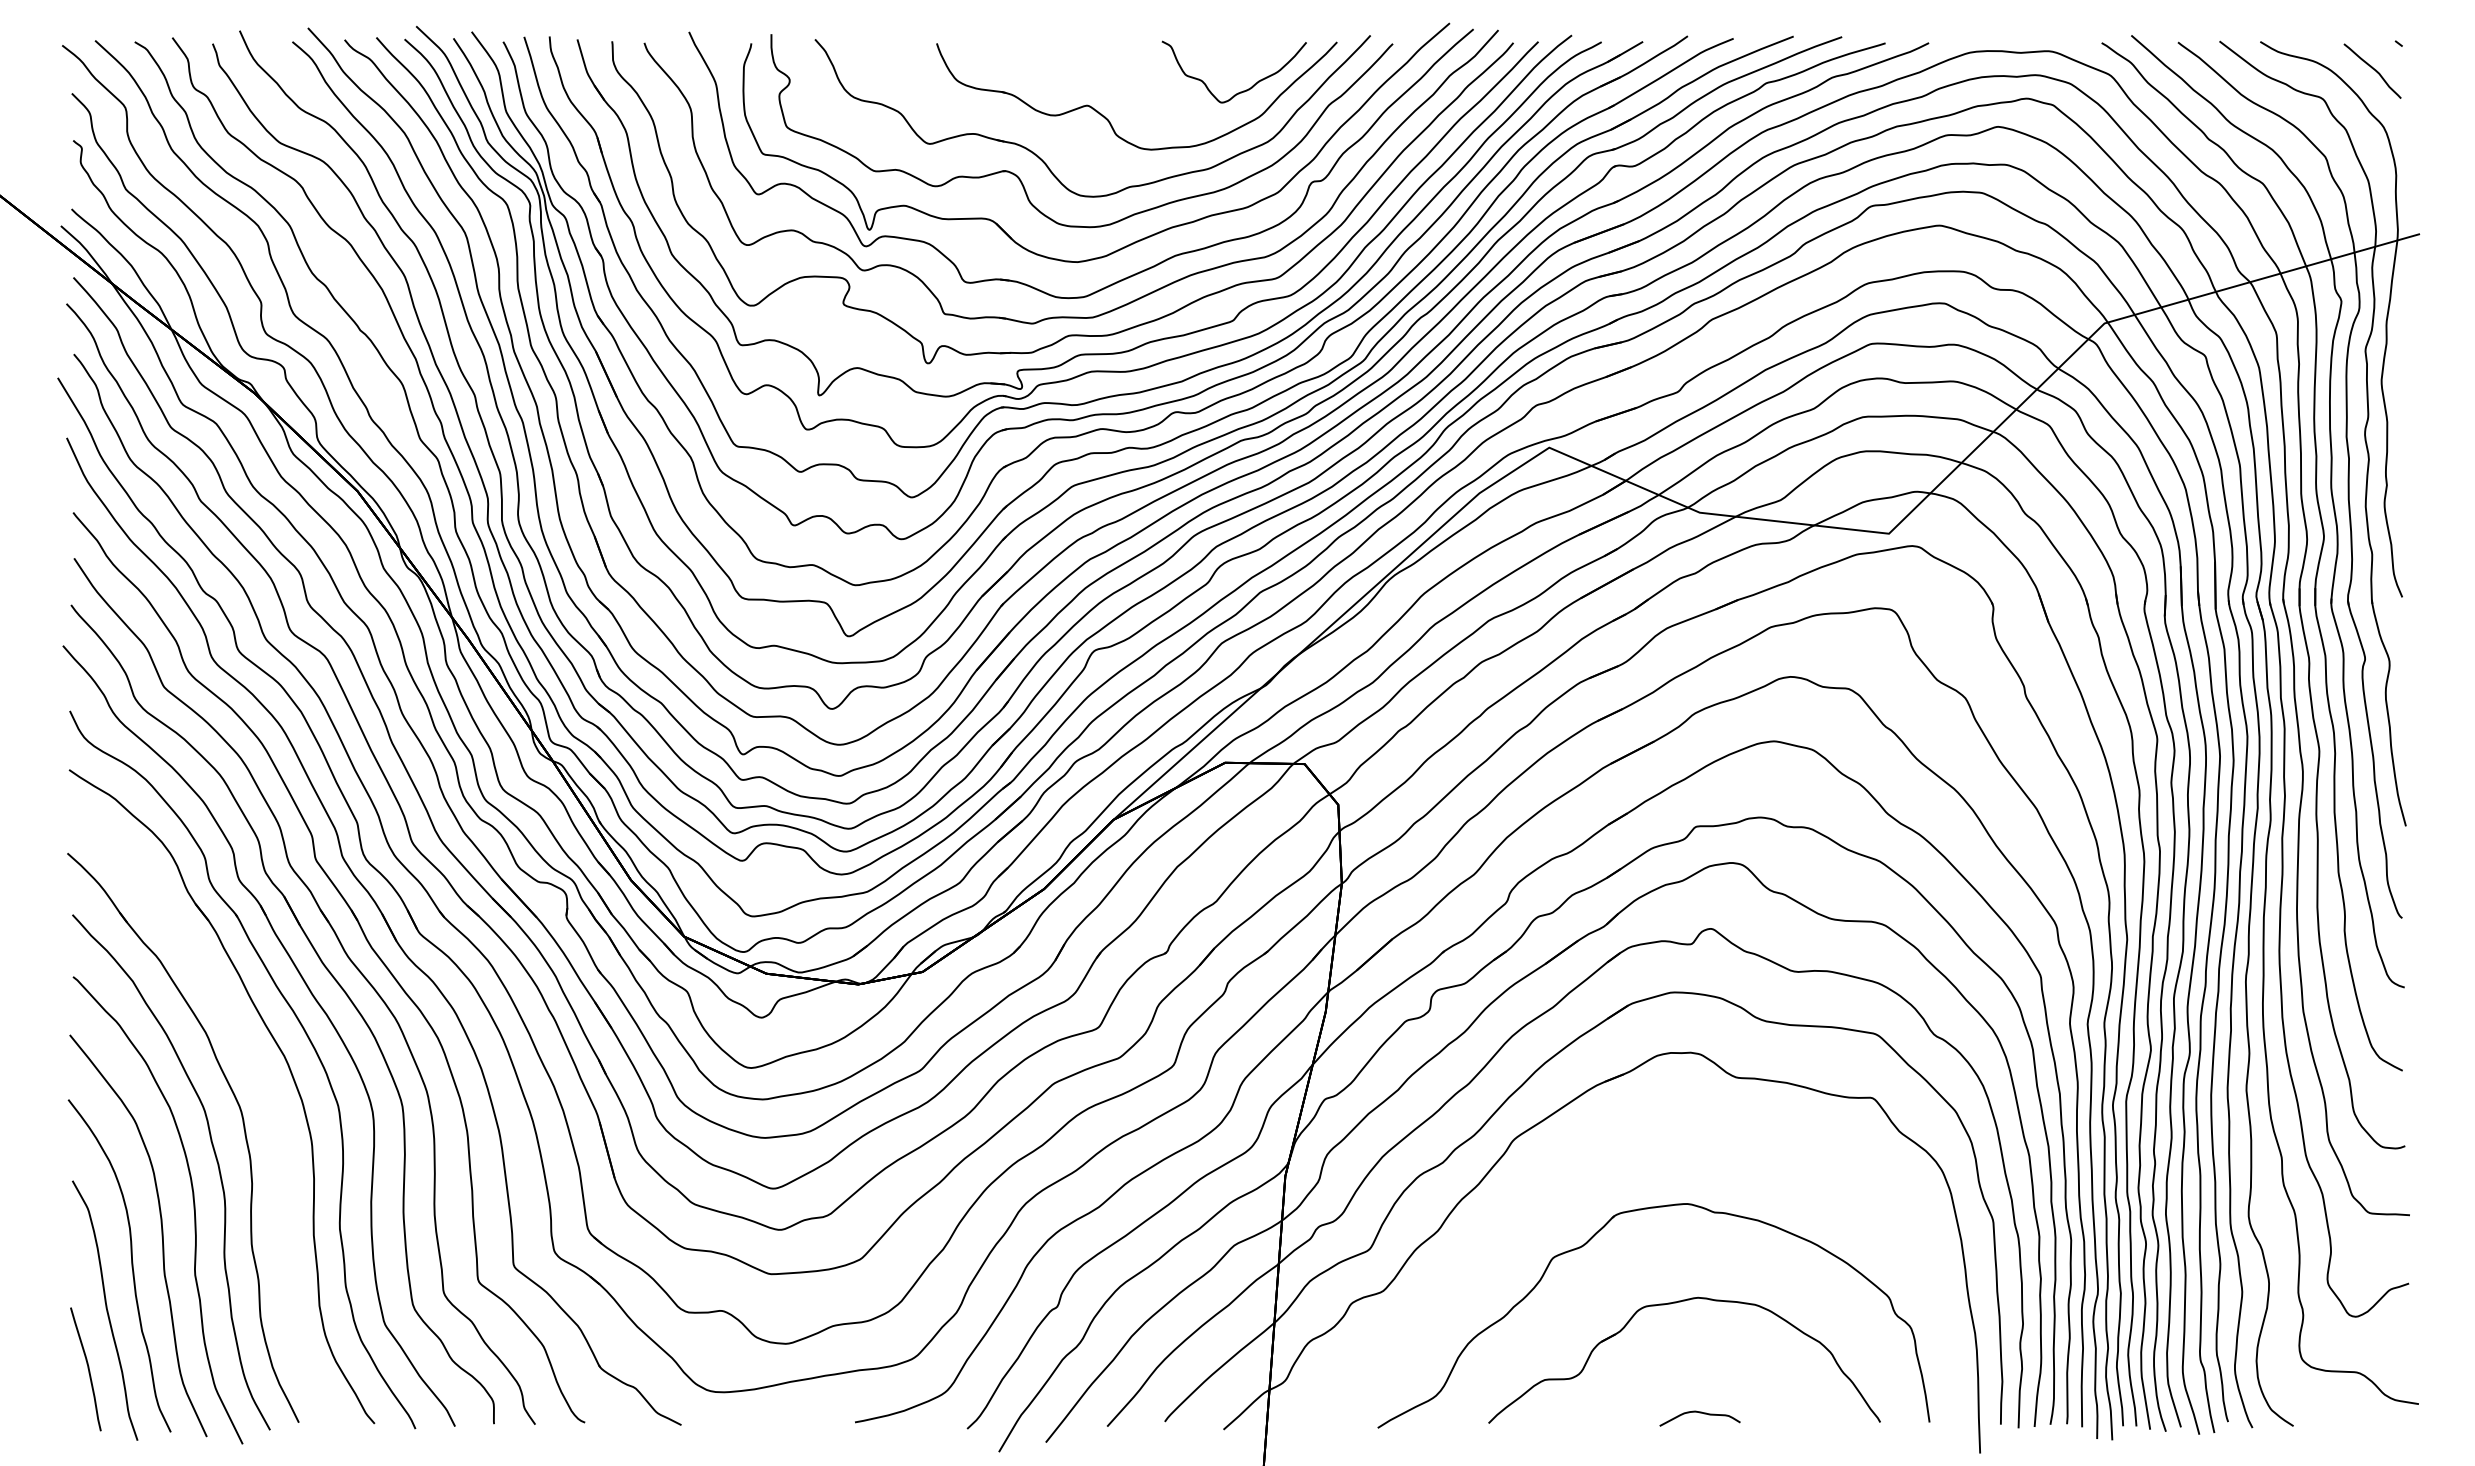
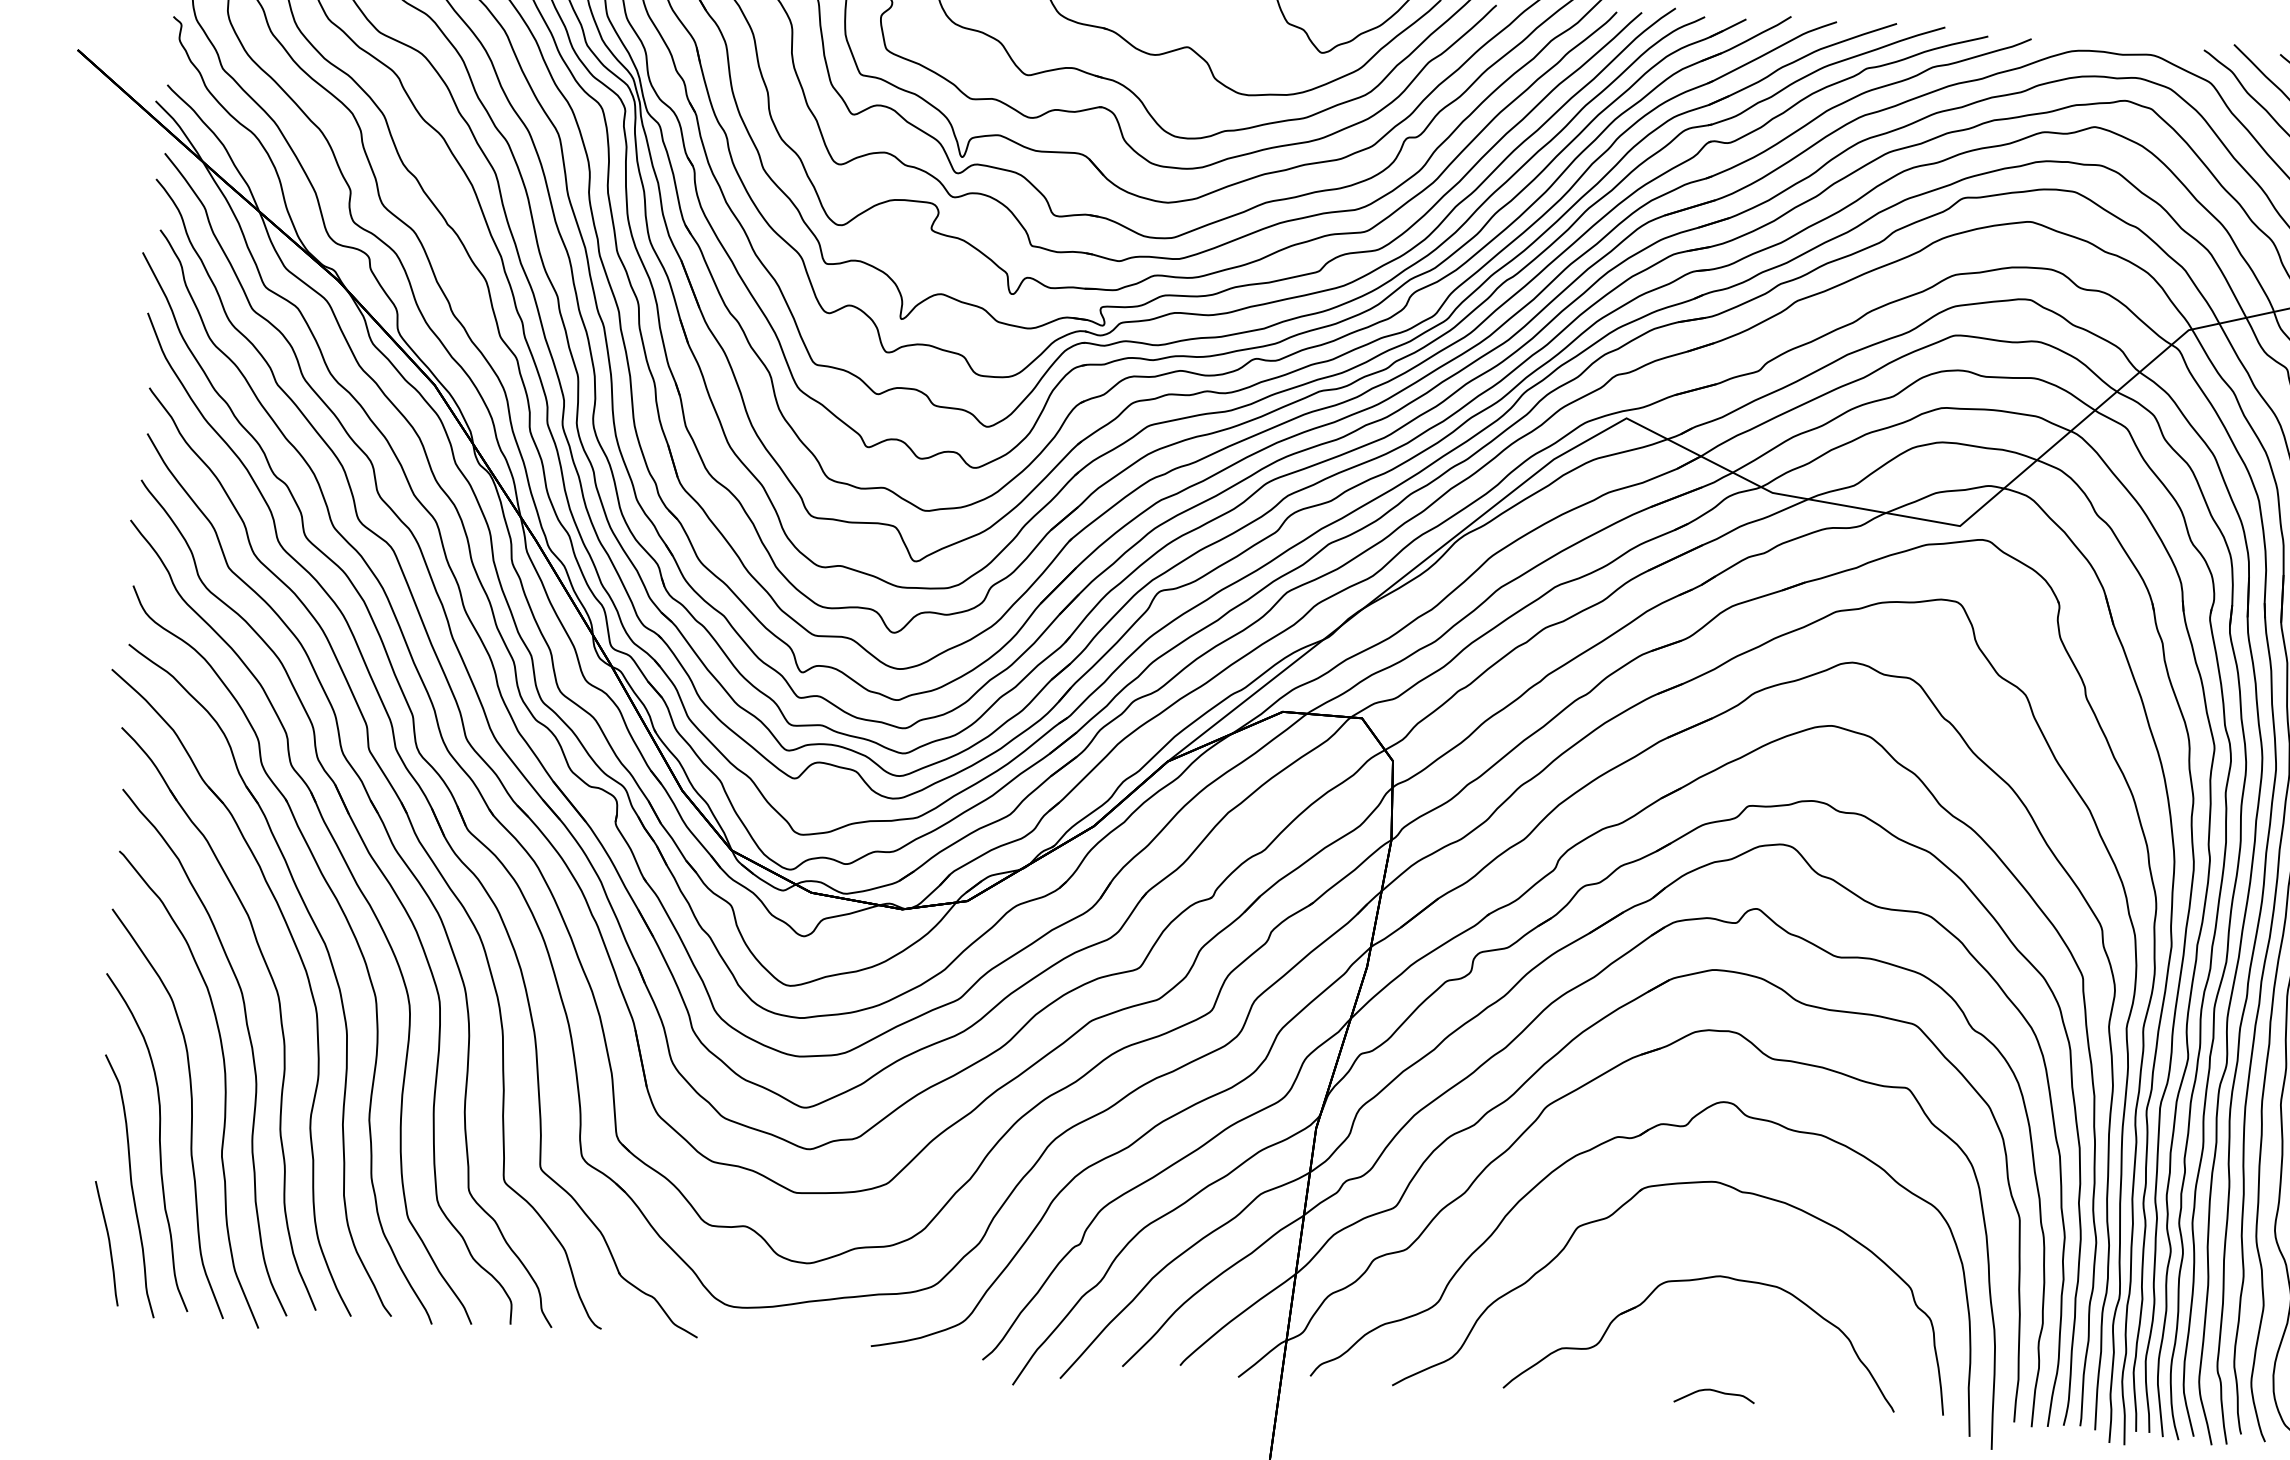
part: (262, 1077) -> (301, 963), added
part: (1601, 1166) -> (1632, 1139), added

